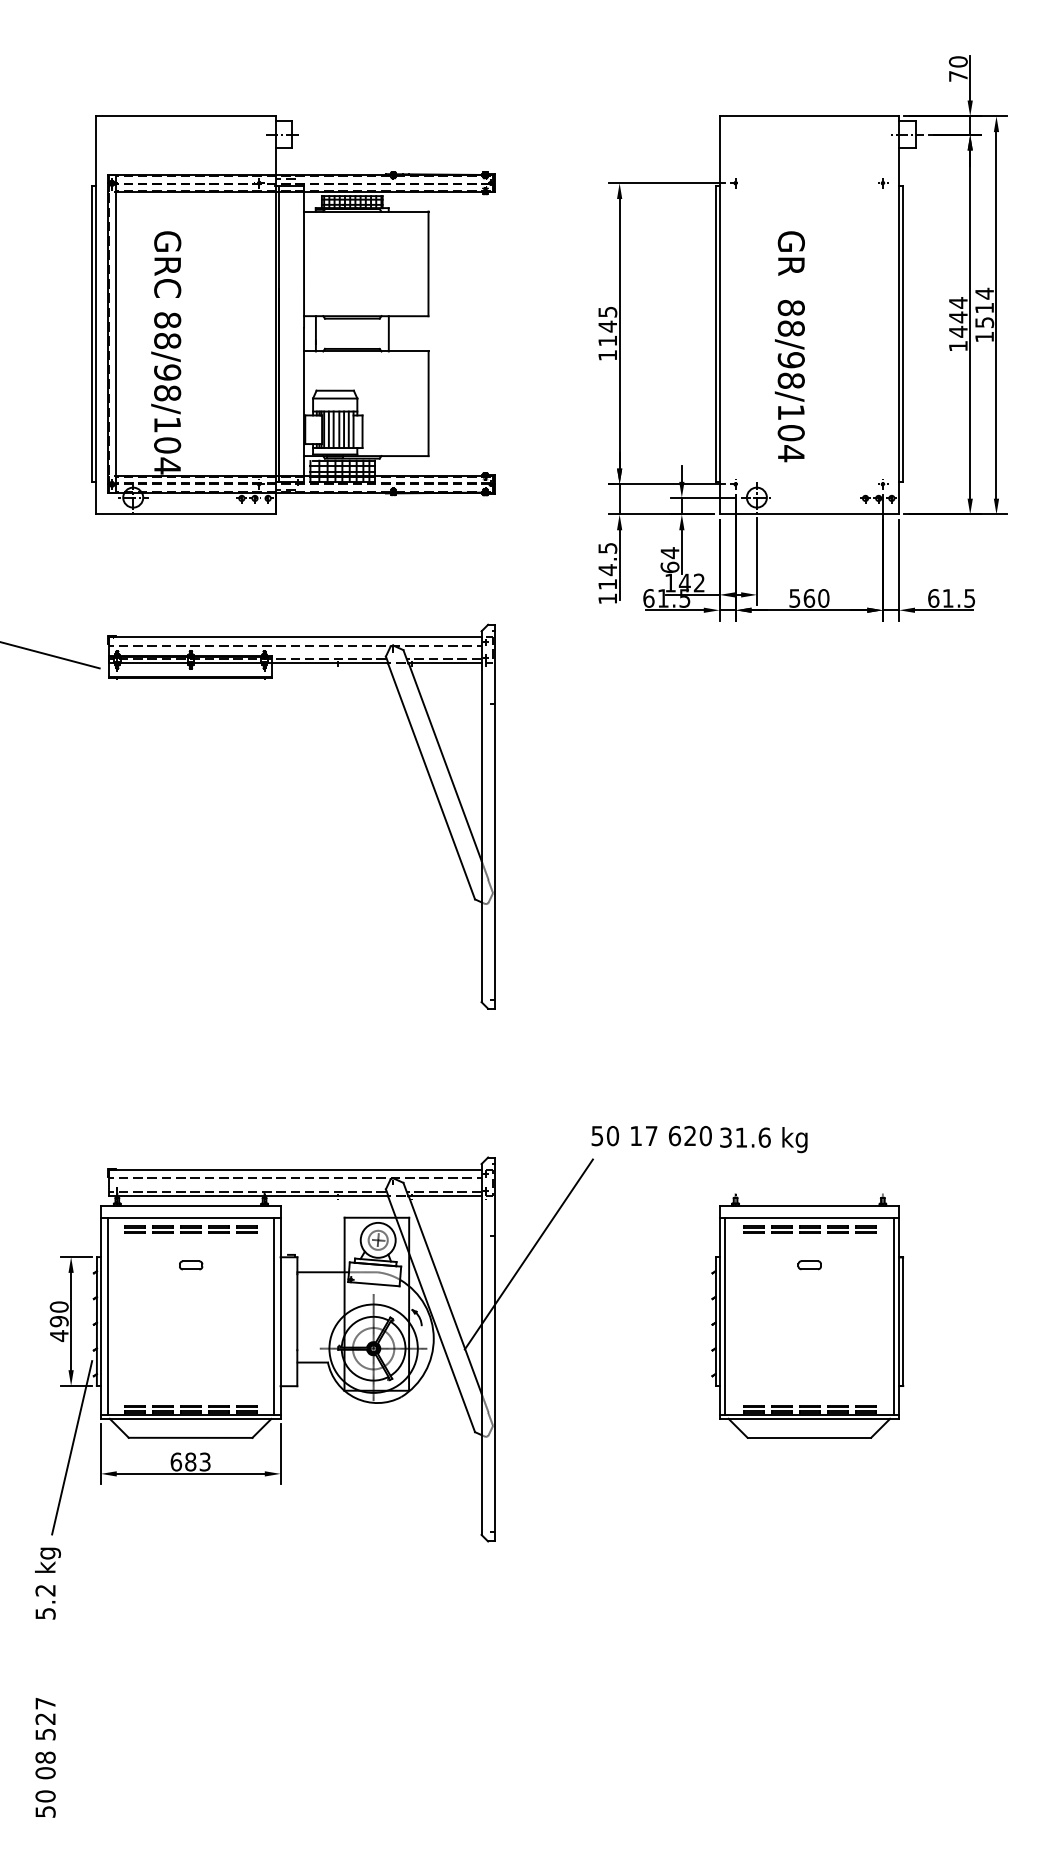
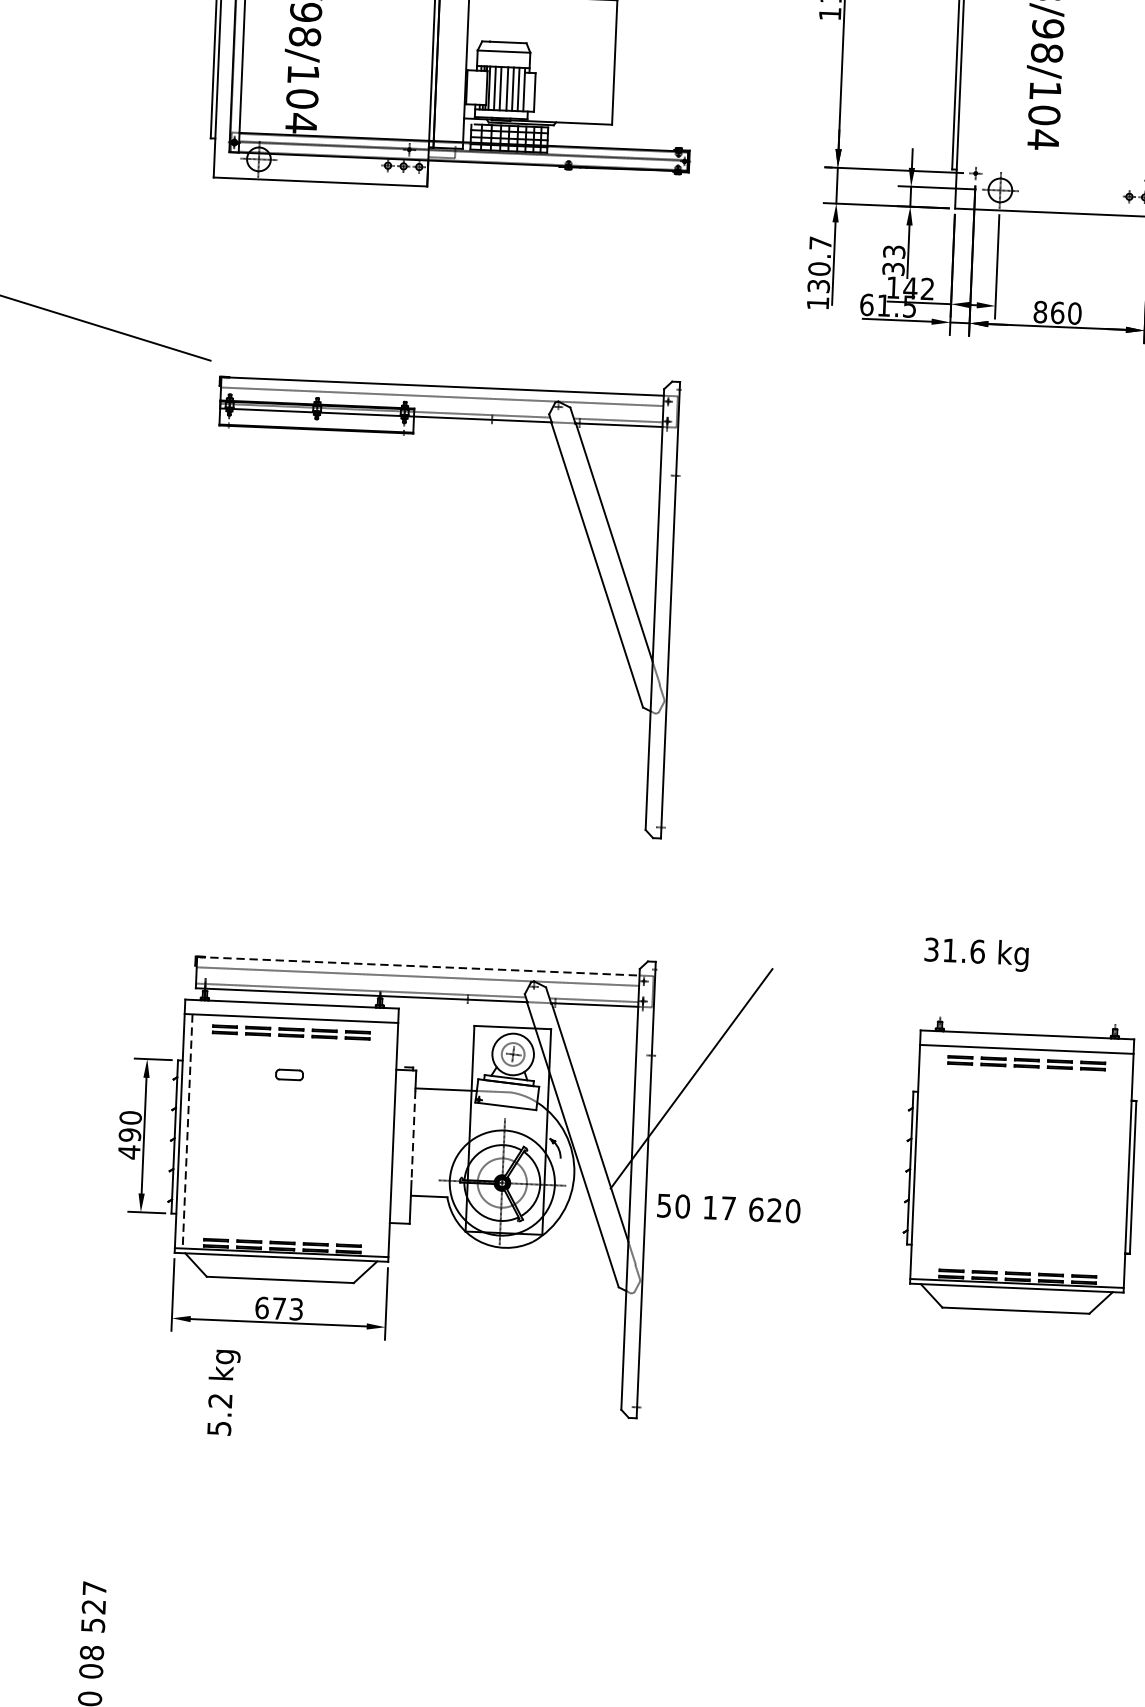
text: (669, 559) -> (893, 259), 64 -> 33
text: (607, 566) -> (819, 264), 114.5 -> 130.7
text: (794, 598) -> (1040, 312), 560 -> 860
part: (426, 771) -> (591, 553), moved
text: (651, 1136) -> (728, 1208), moved
line: (295, 1169) -> (418, 966), solid -> dashed
part: (809, 1265) -> (1024, 1105), removed
line: (297, 1312) -> (413, 1136), solid -> dashed
line: (107, 1316) -> (187, 1131), solid -> dashed
line: (274, 1316) -> (386, 1139), removed
line: (724, 1316) -> (921, 1162), removed
line: (893, 1316) -> (1121, 1170), removed
line: (72, 1447) -> (139, 1285), removed
text: (190, 1461) -> (279, 1308), 683 -> 673
text: (47, 1583) -> (223, 1392), moved

